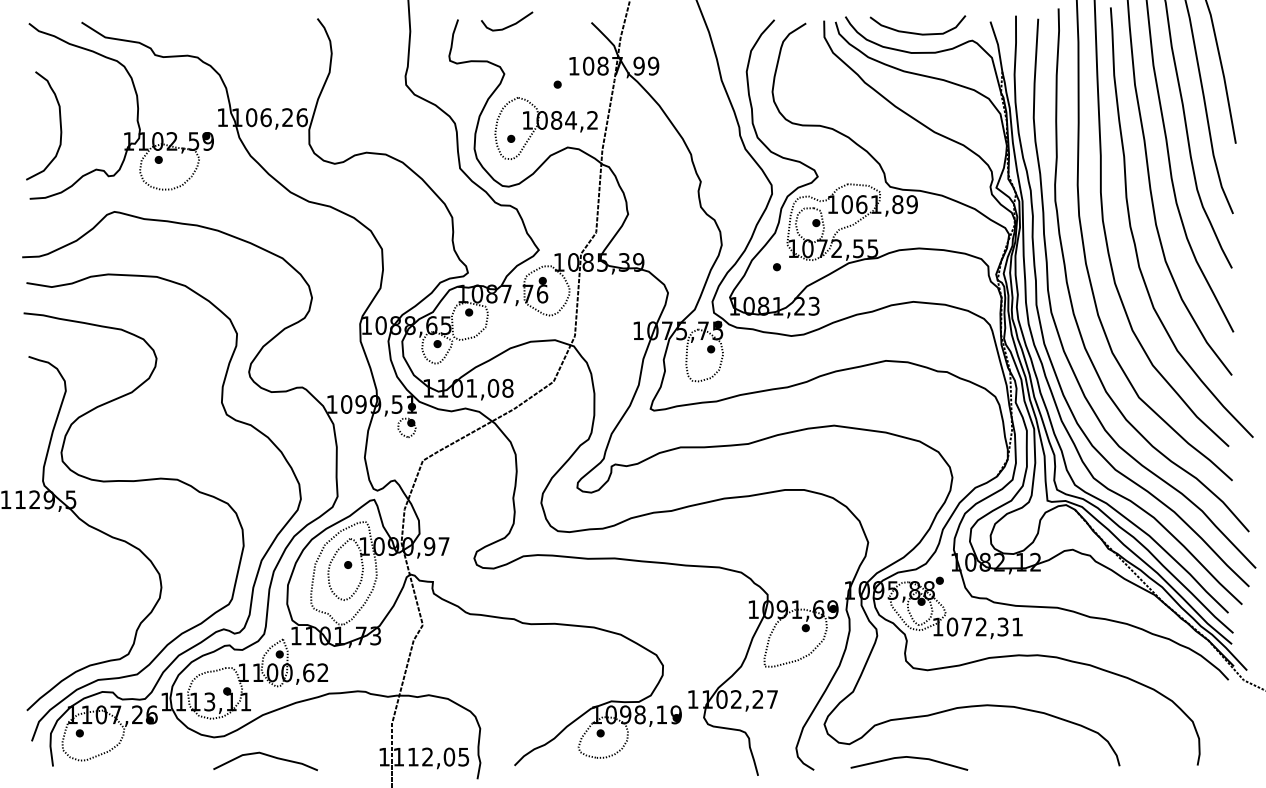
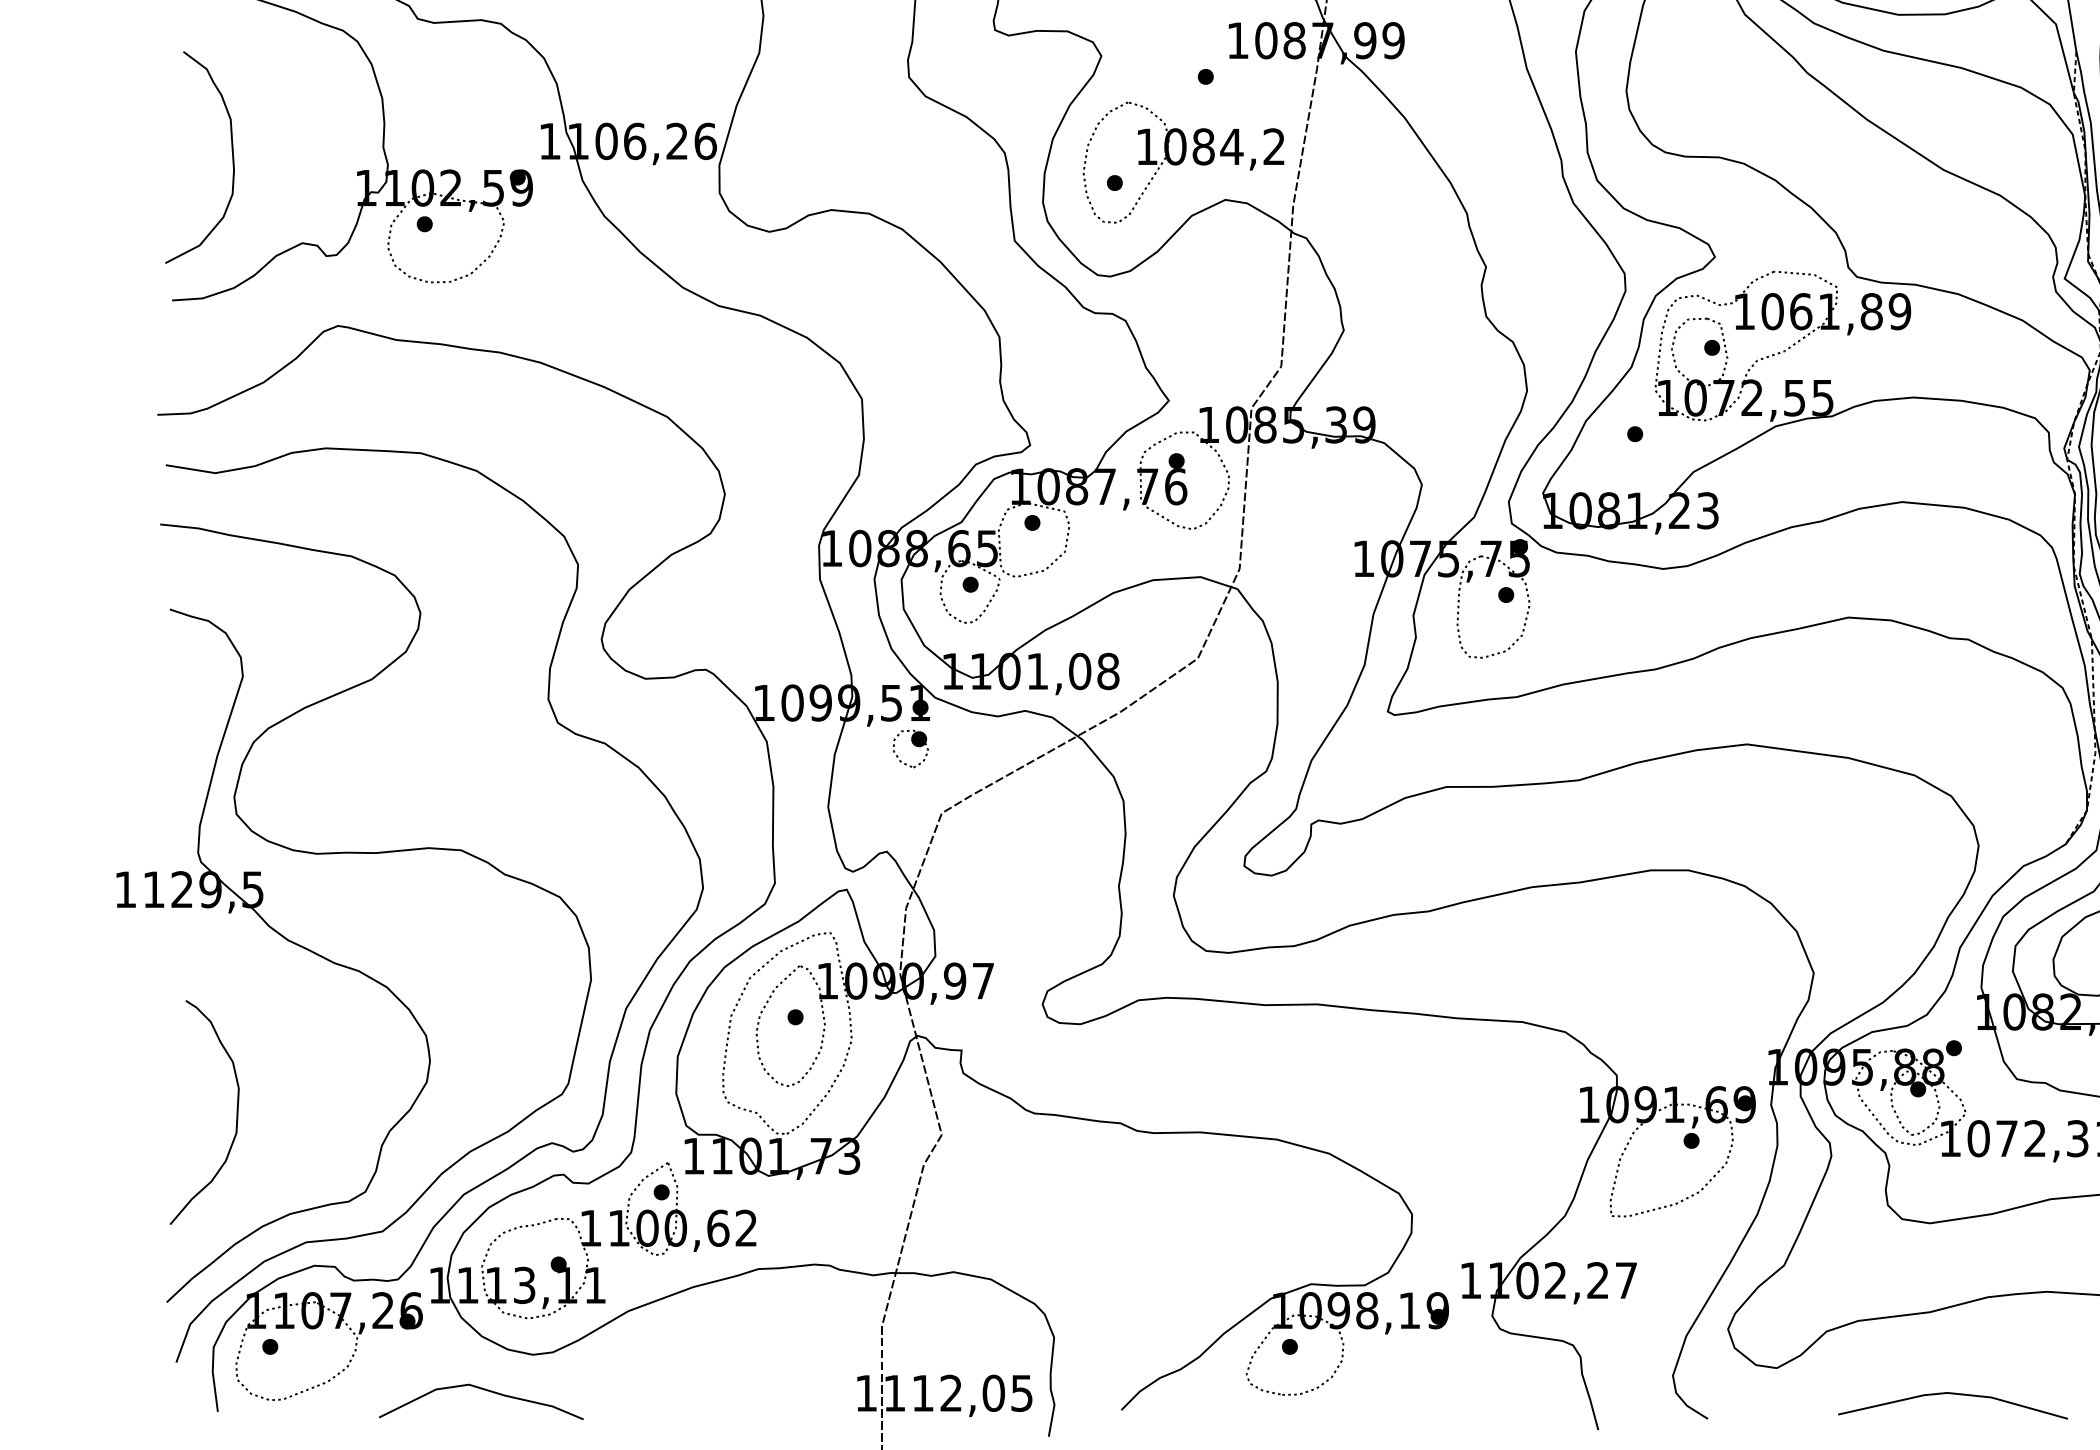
curve: (62, 613) -> (236, 1112), added
curve: (267, 756) -> (484, 1392), moved
line: (909, 758) -> (1953, 1396), moved

